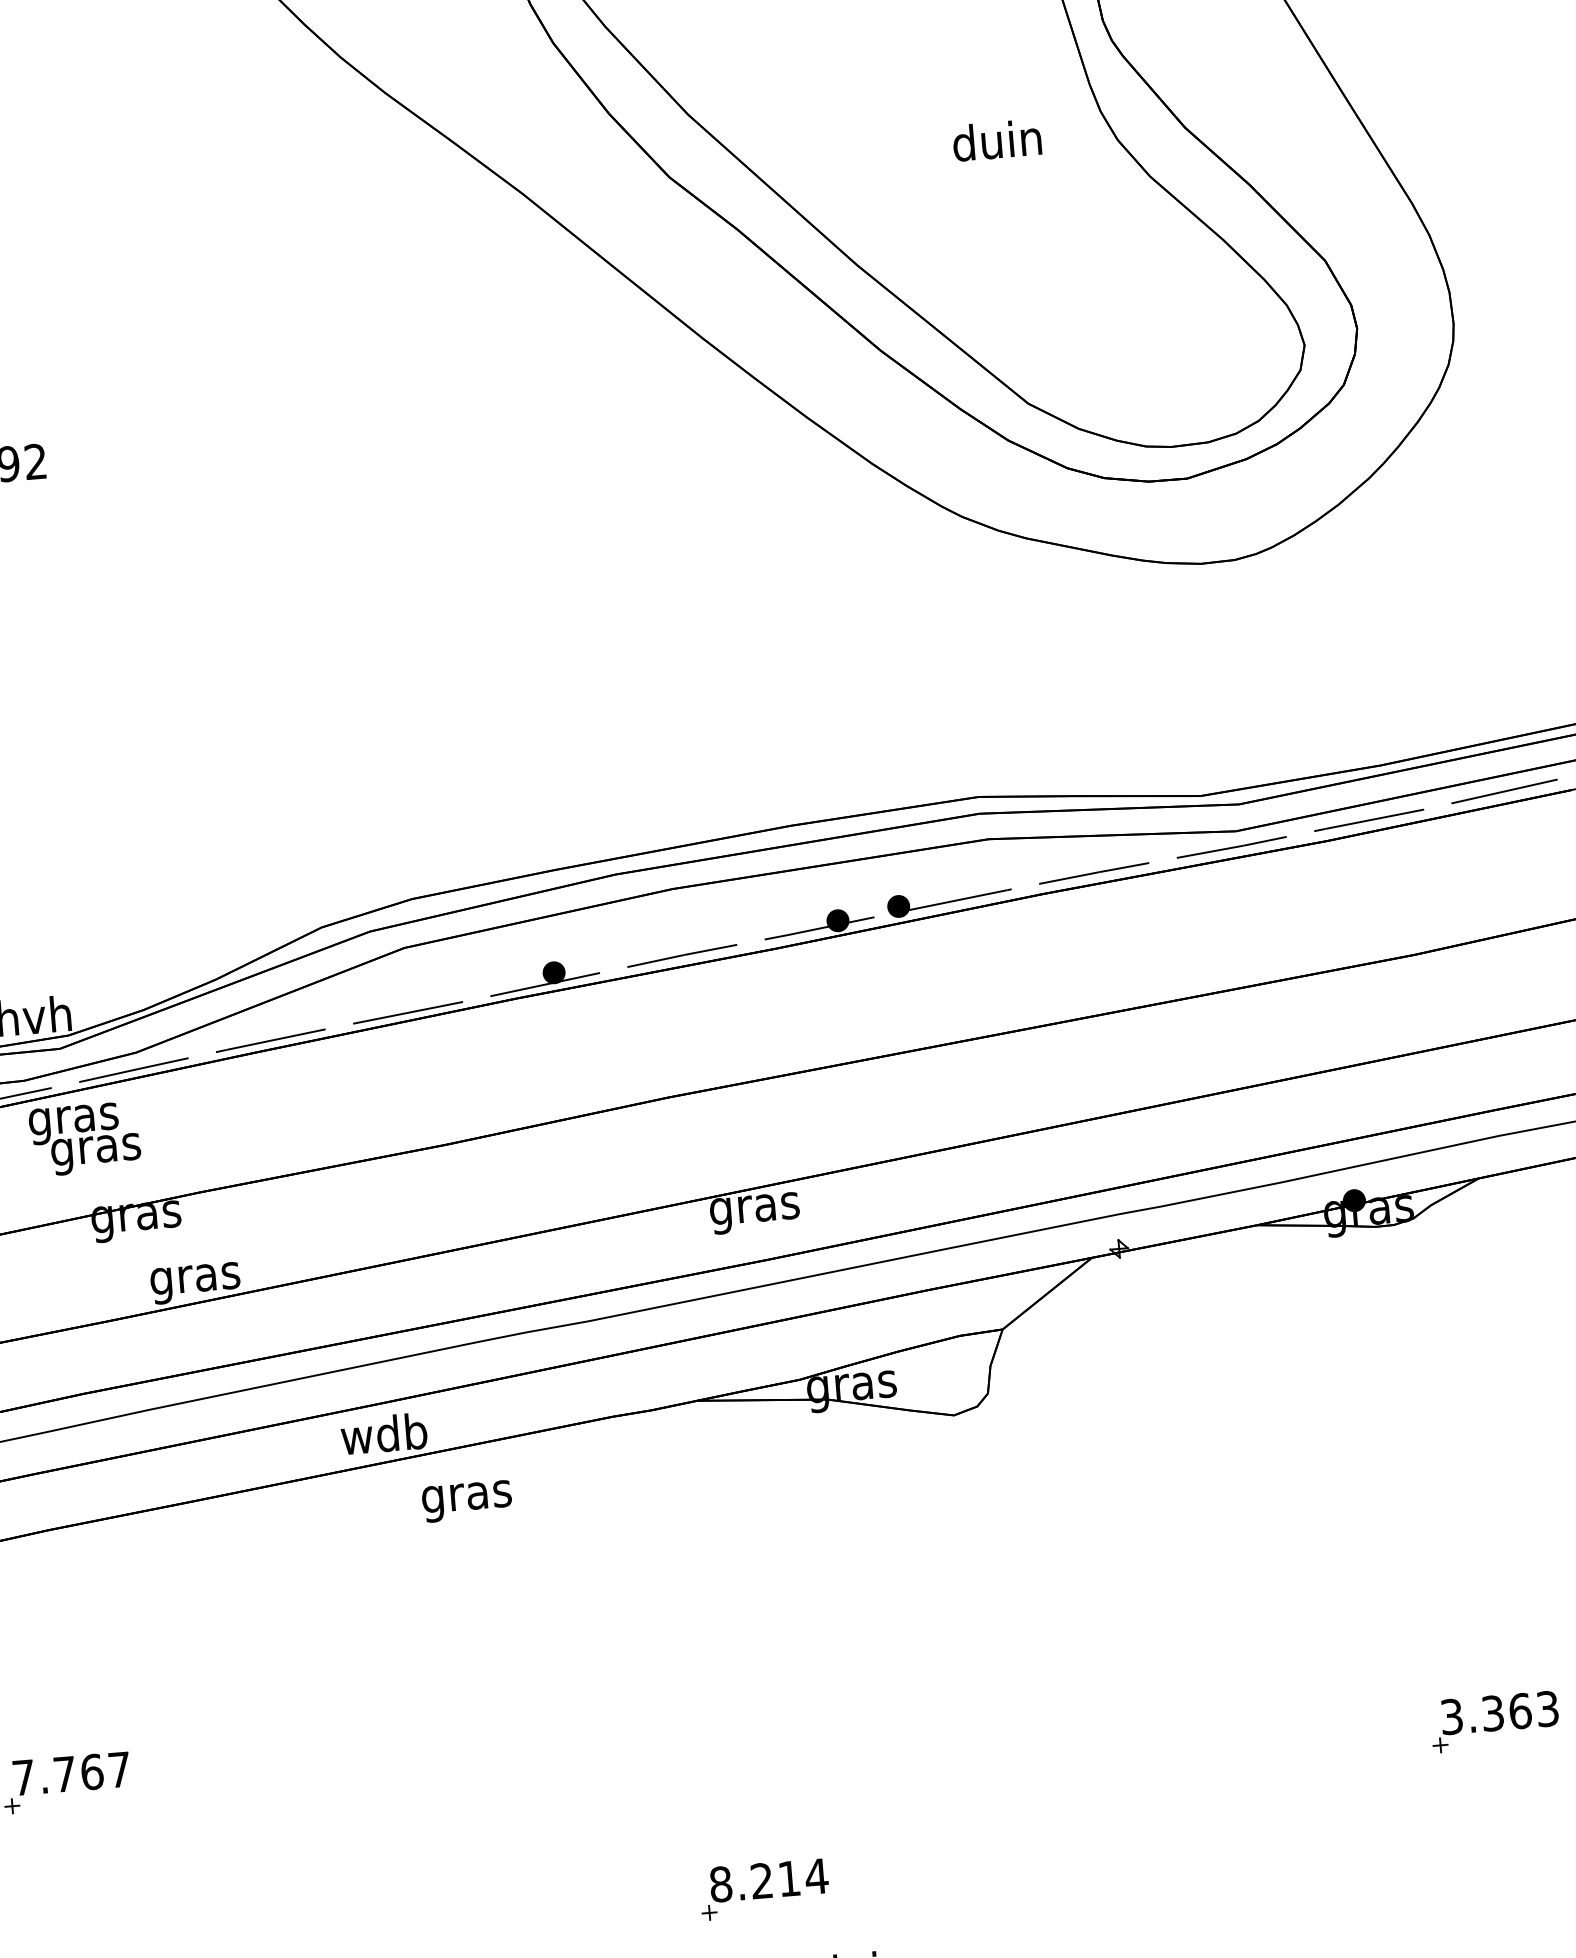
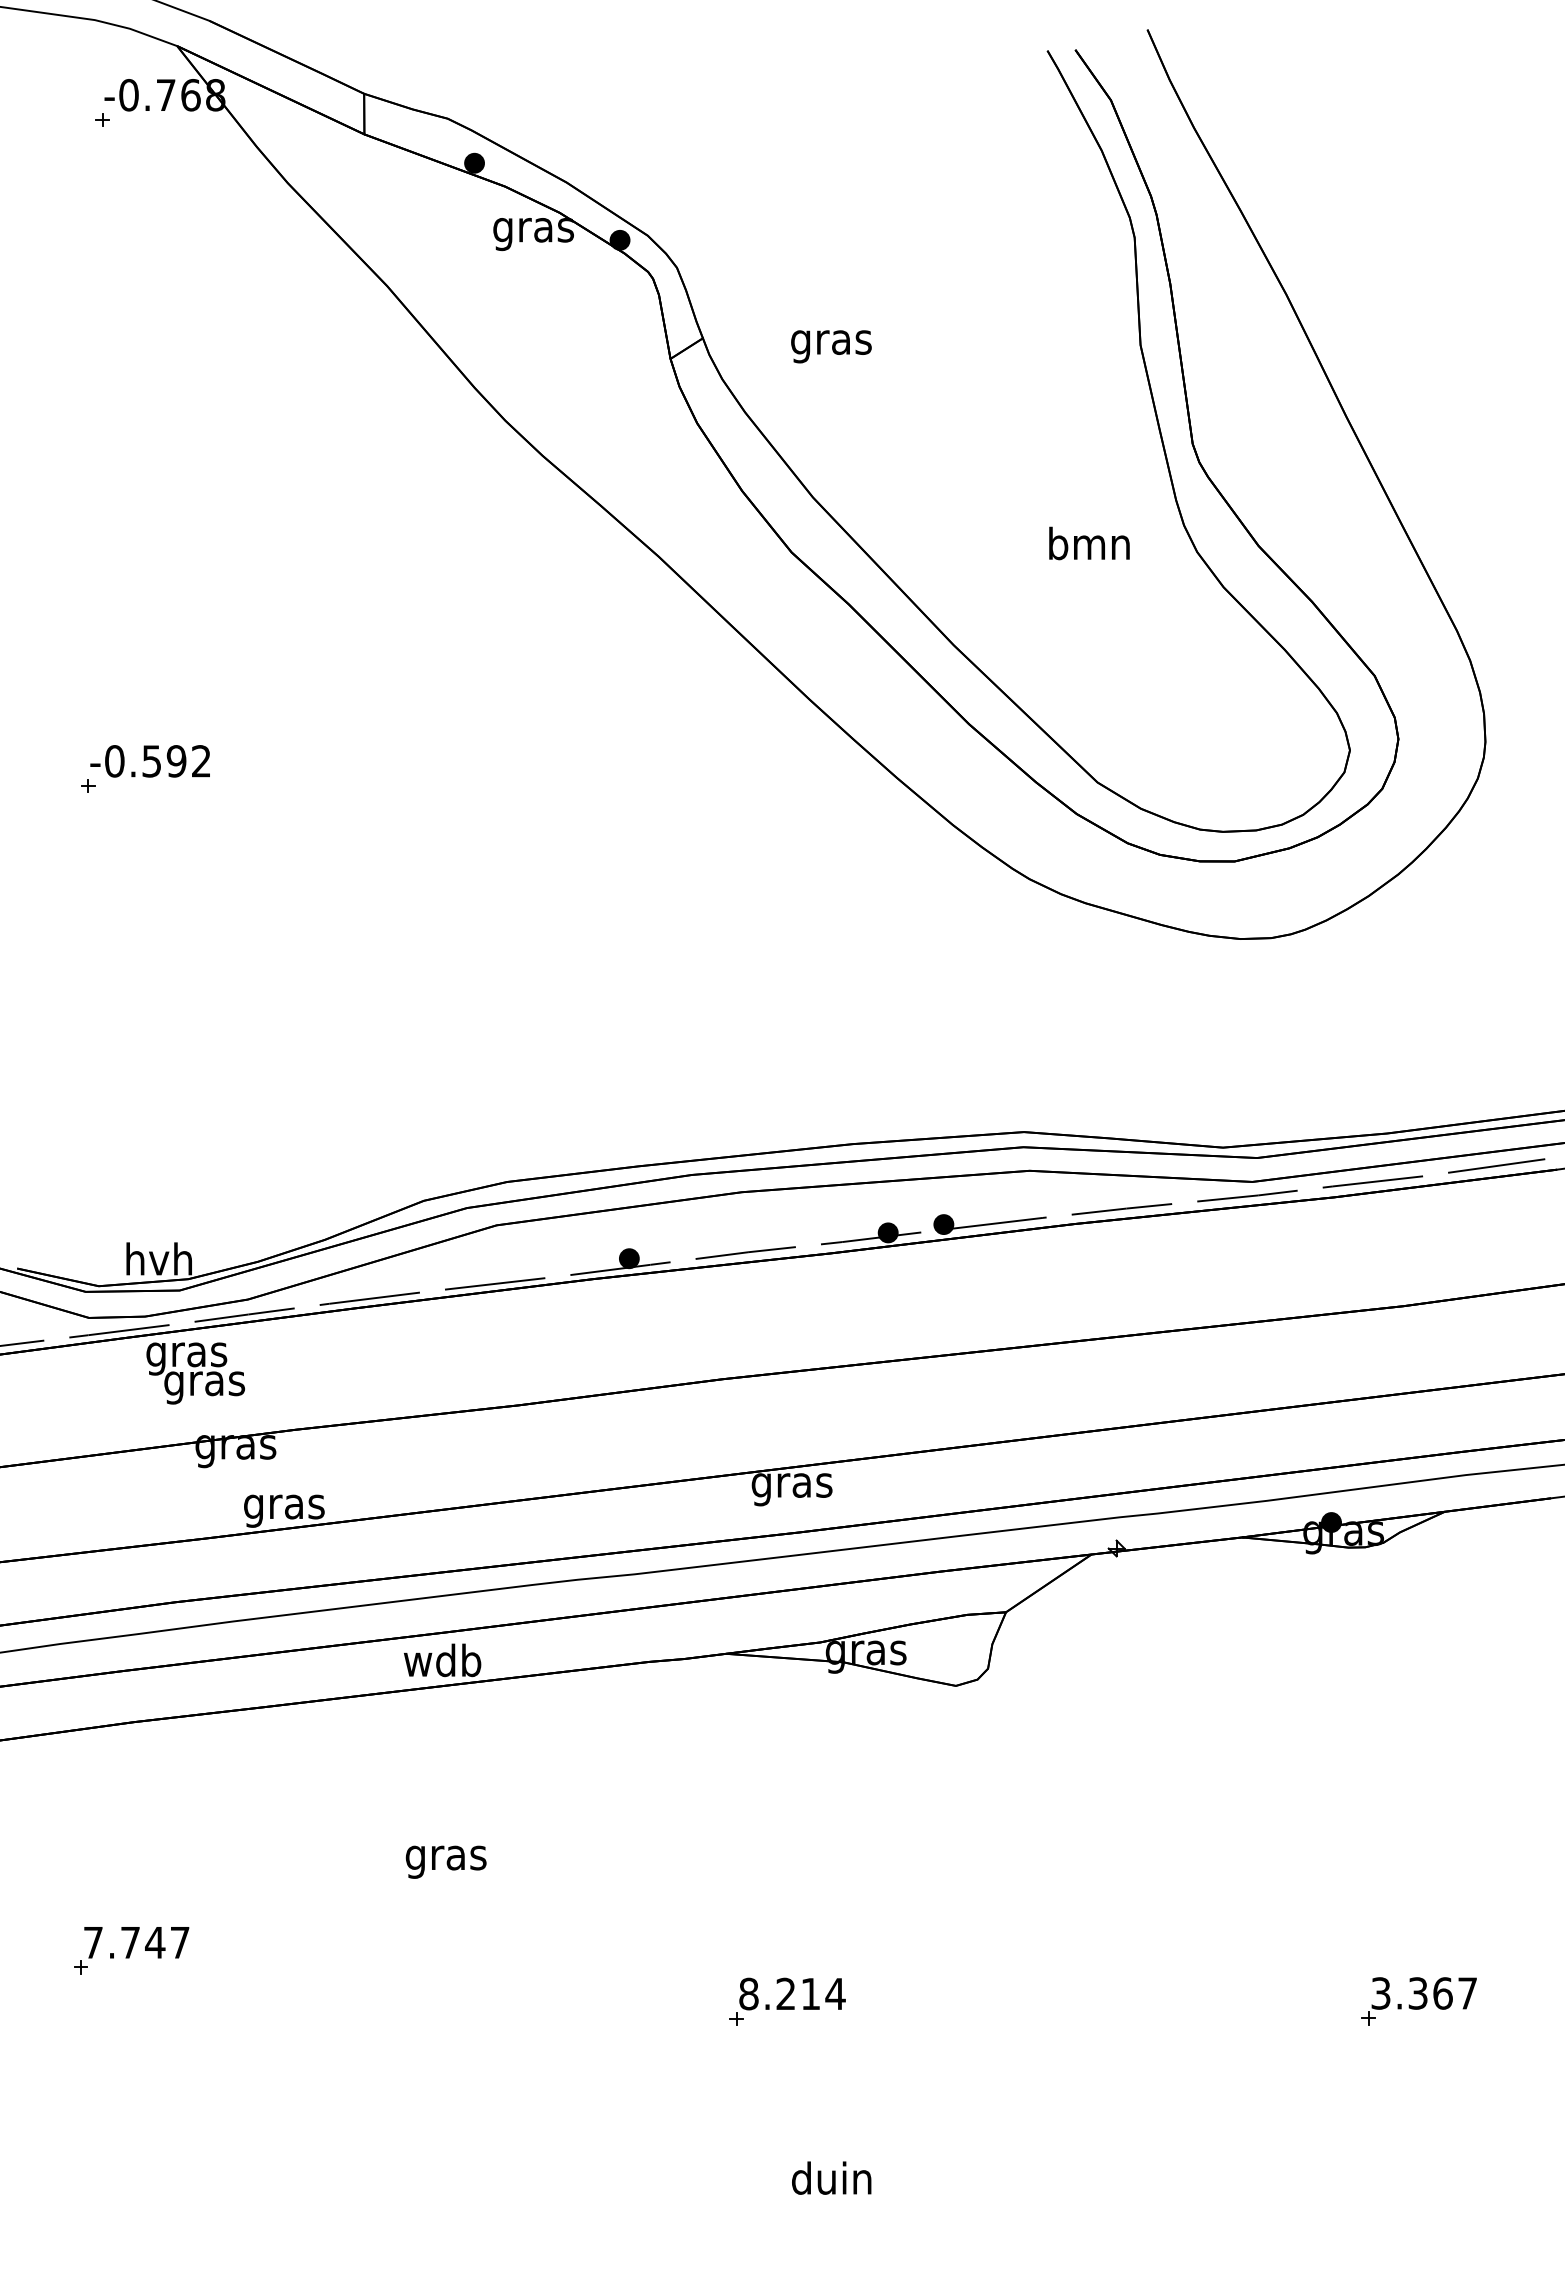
text: (997, 140) -> (1089, 543), duin -> bmn
text: (466, 1500) -> (445, 1861), moved
text: (1547, 1708) -> (1467, 1993), 3.363 -> 3.367
text: (92, 1771) -> (155, 1942), 7.767 -> 7.747
part: (764, 1889) -> (787, 2001), moved

